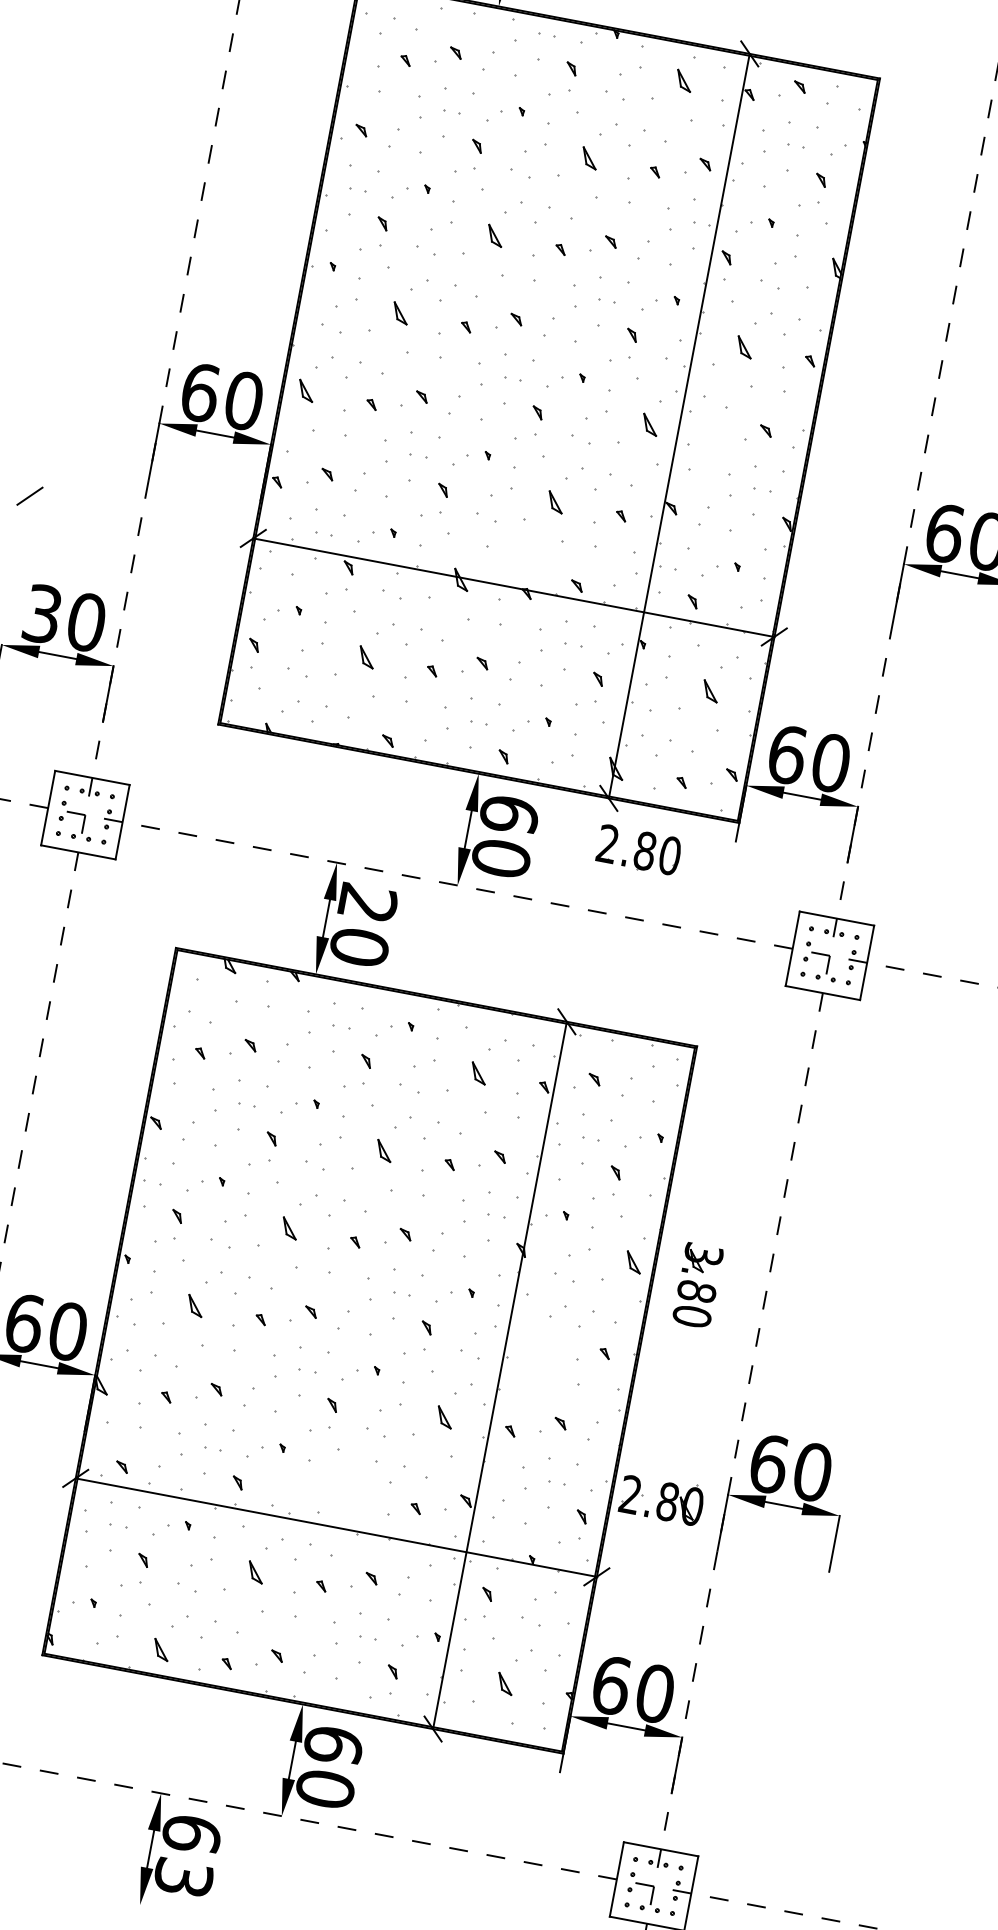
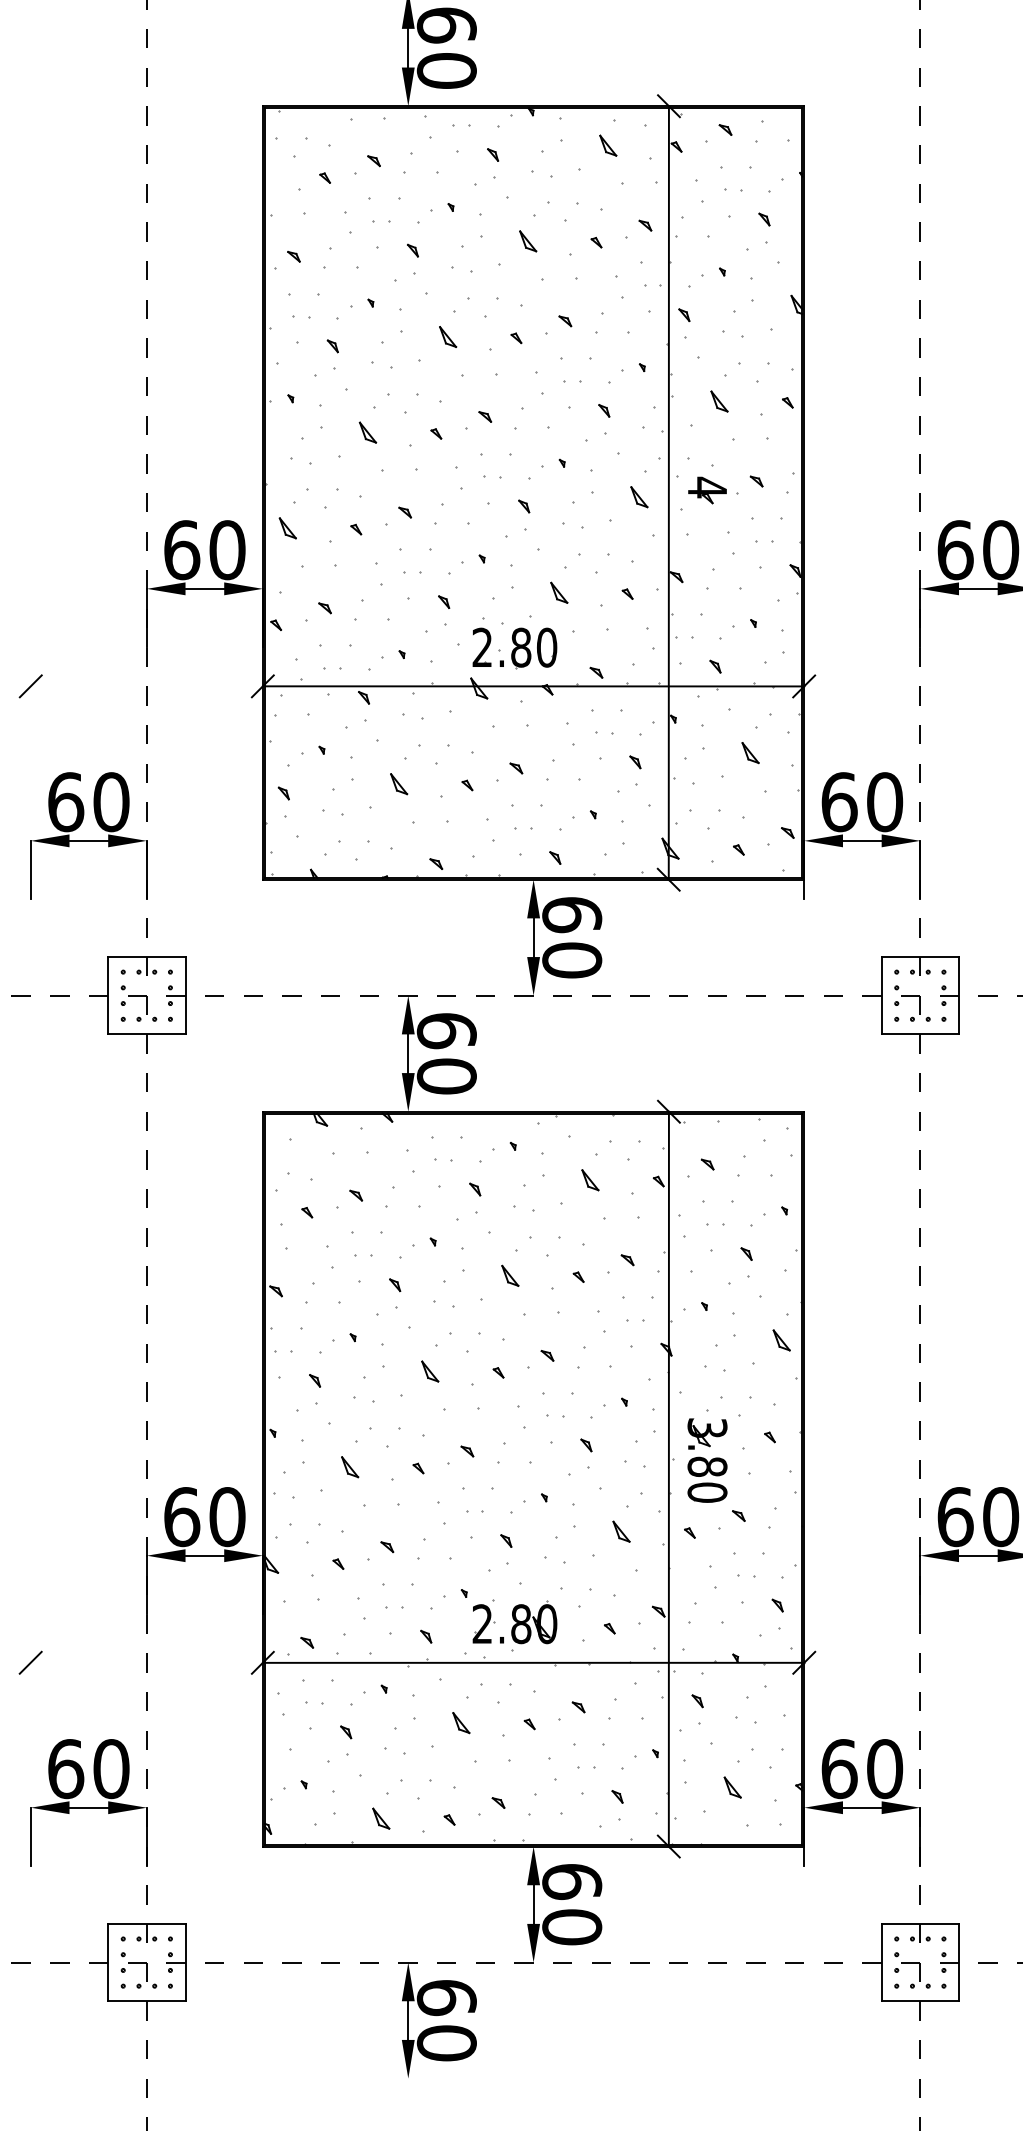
part: (716, 430) -> (707, 490), added
text: (43, 614) -> (66, 802), 30 -> 60
part: (638, 850) -> (514, 648), moved
text: (367, 904) -> (446, 1031), 20 -> 60
part: (697, 1285) -> (707, 1460), moved
part: (661, 1499) -> (514, 1622), moved
text: (183, 1878) -> (446, 2043), 63 -> 60

